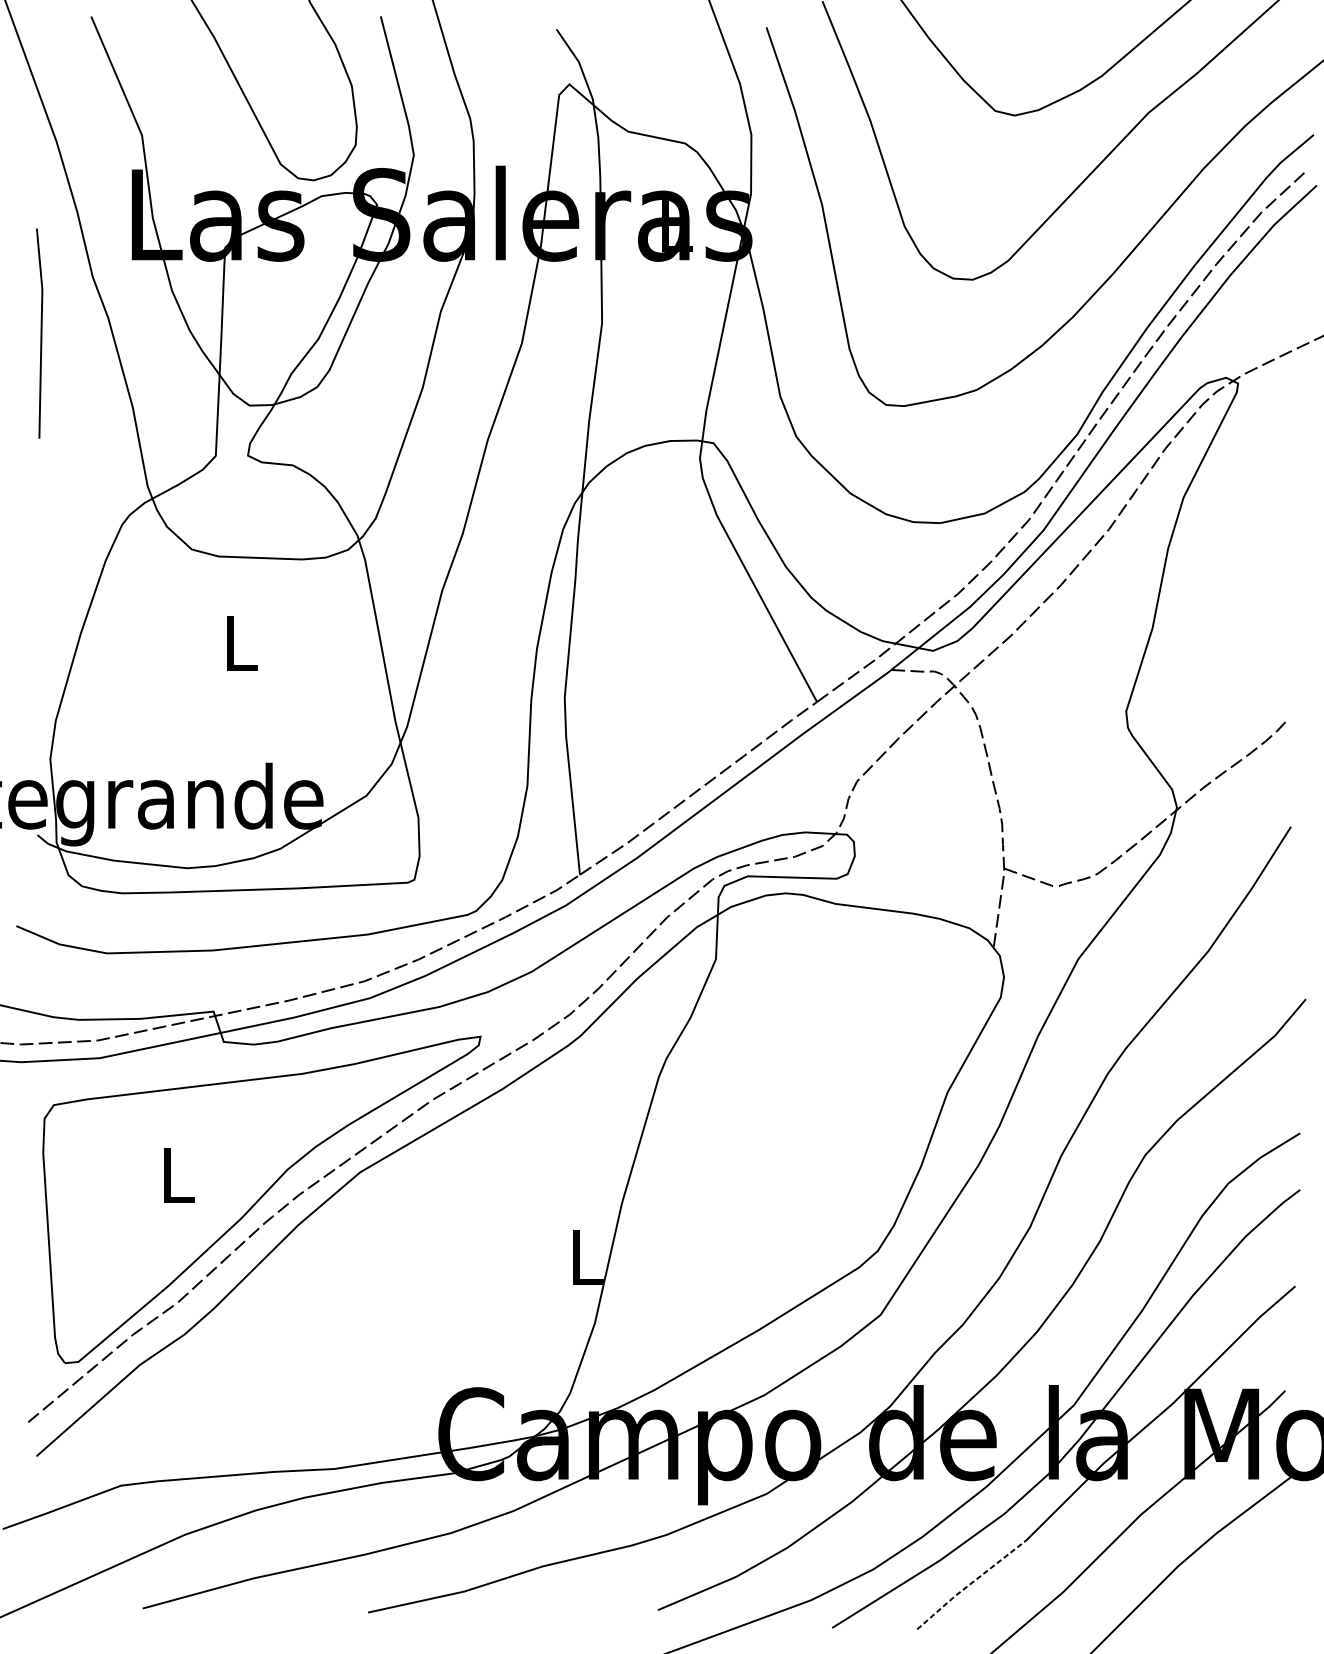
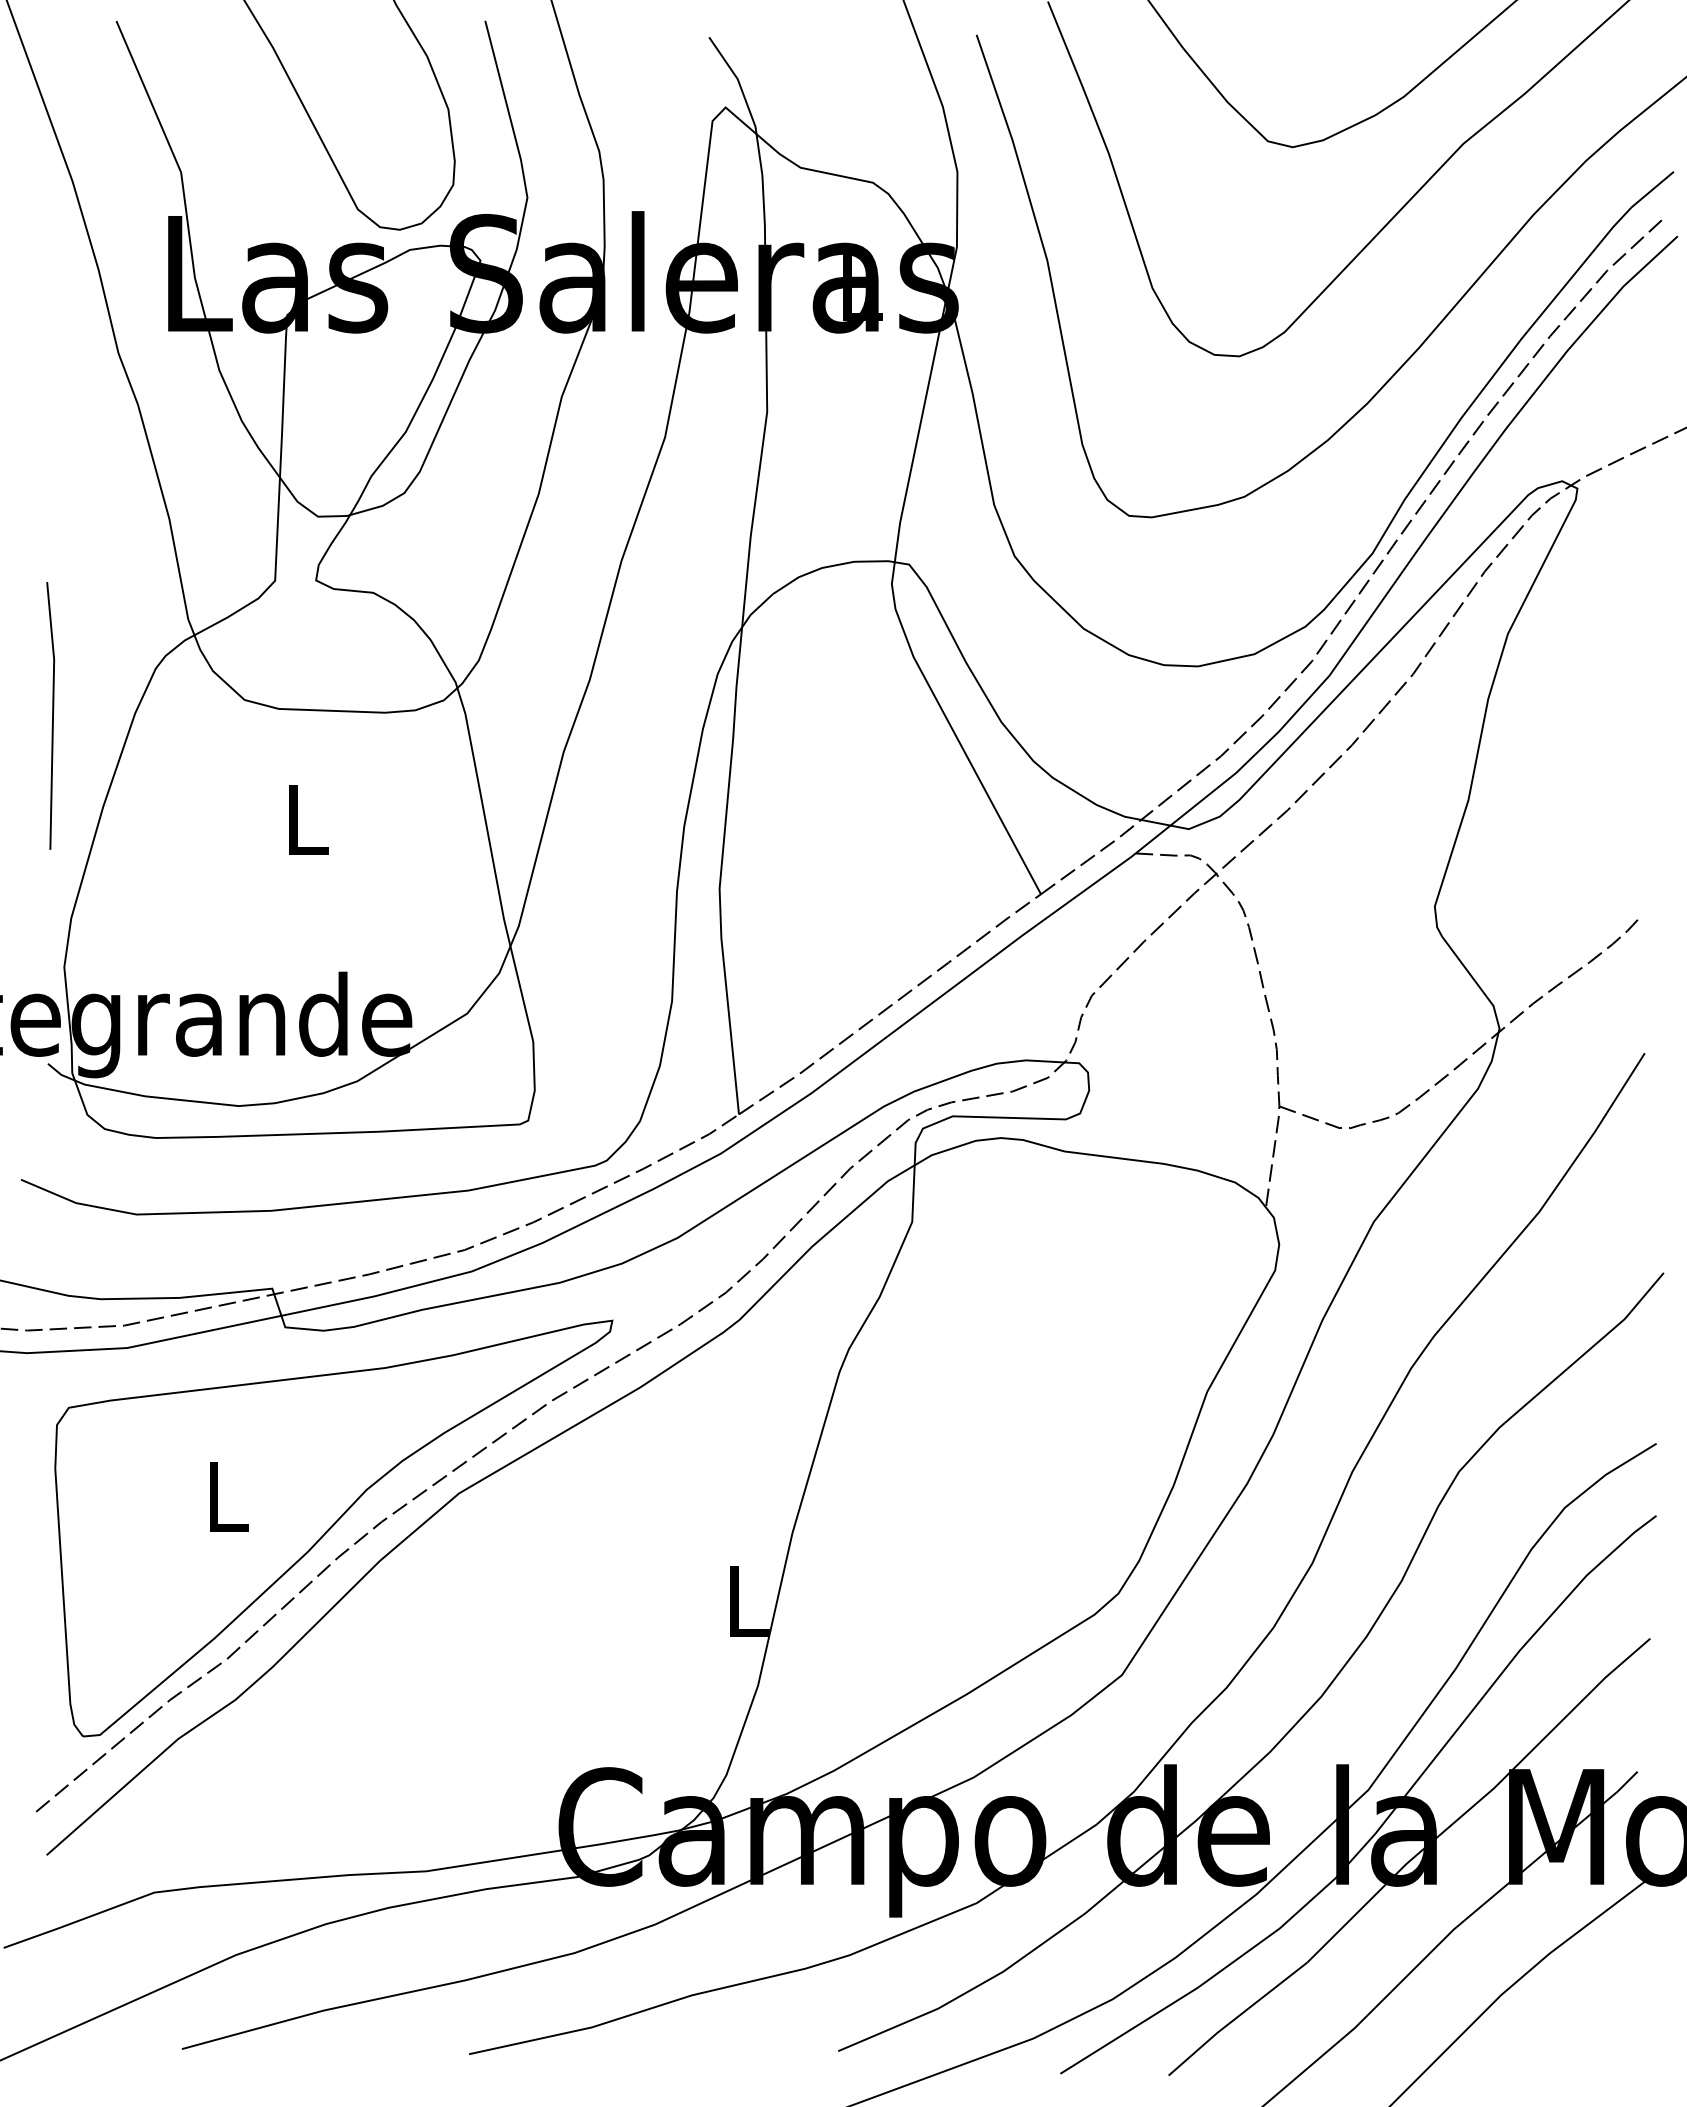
line: (41, 333) -> (52, 715), moved
line: (970, 1583) -> (1236, 2017), dashed -> solid

